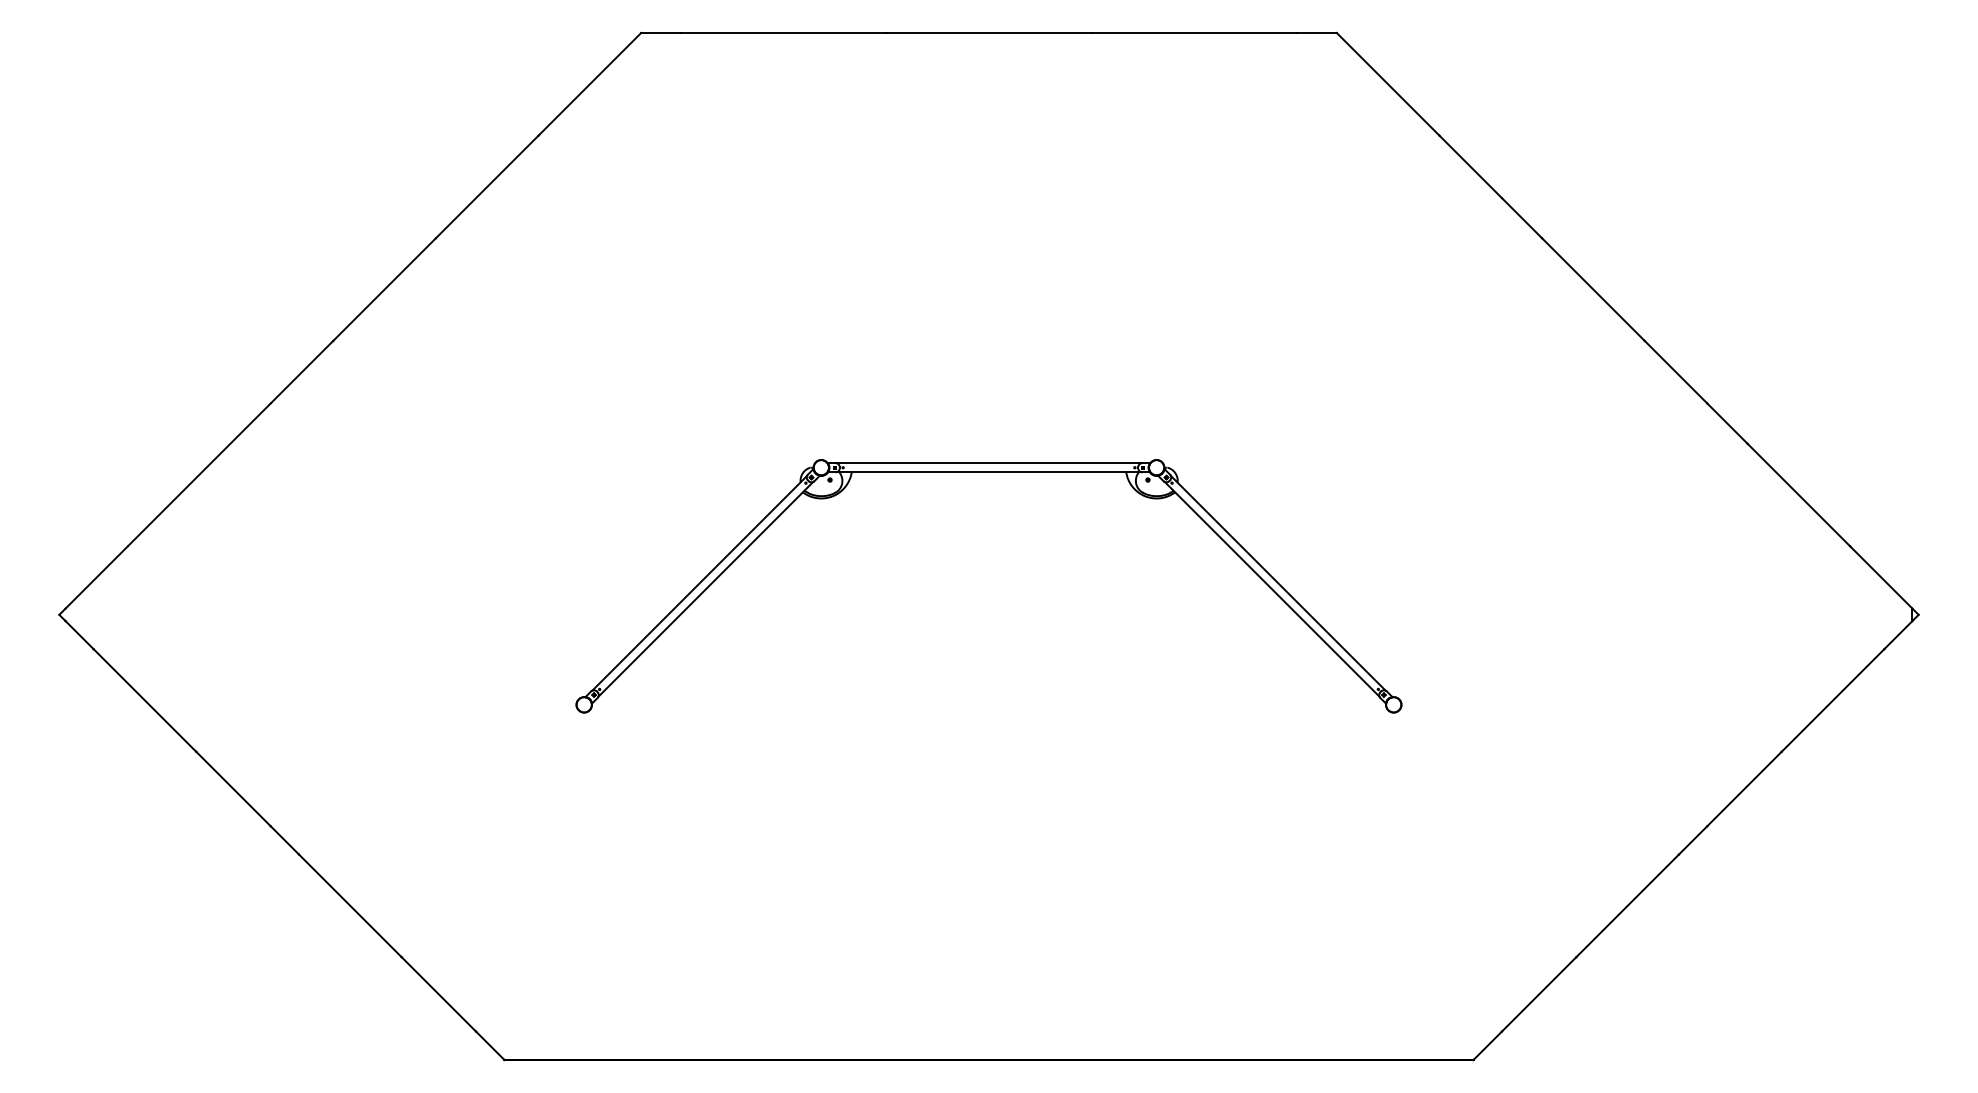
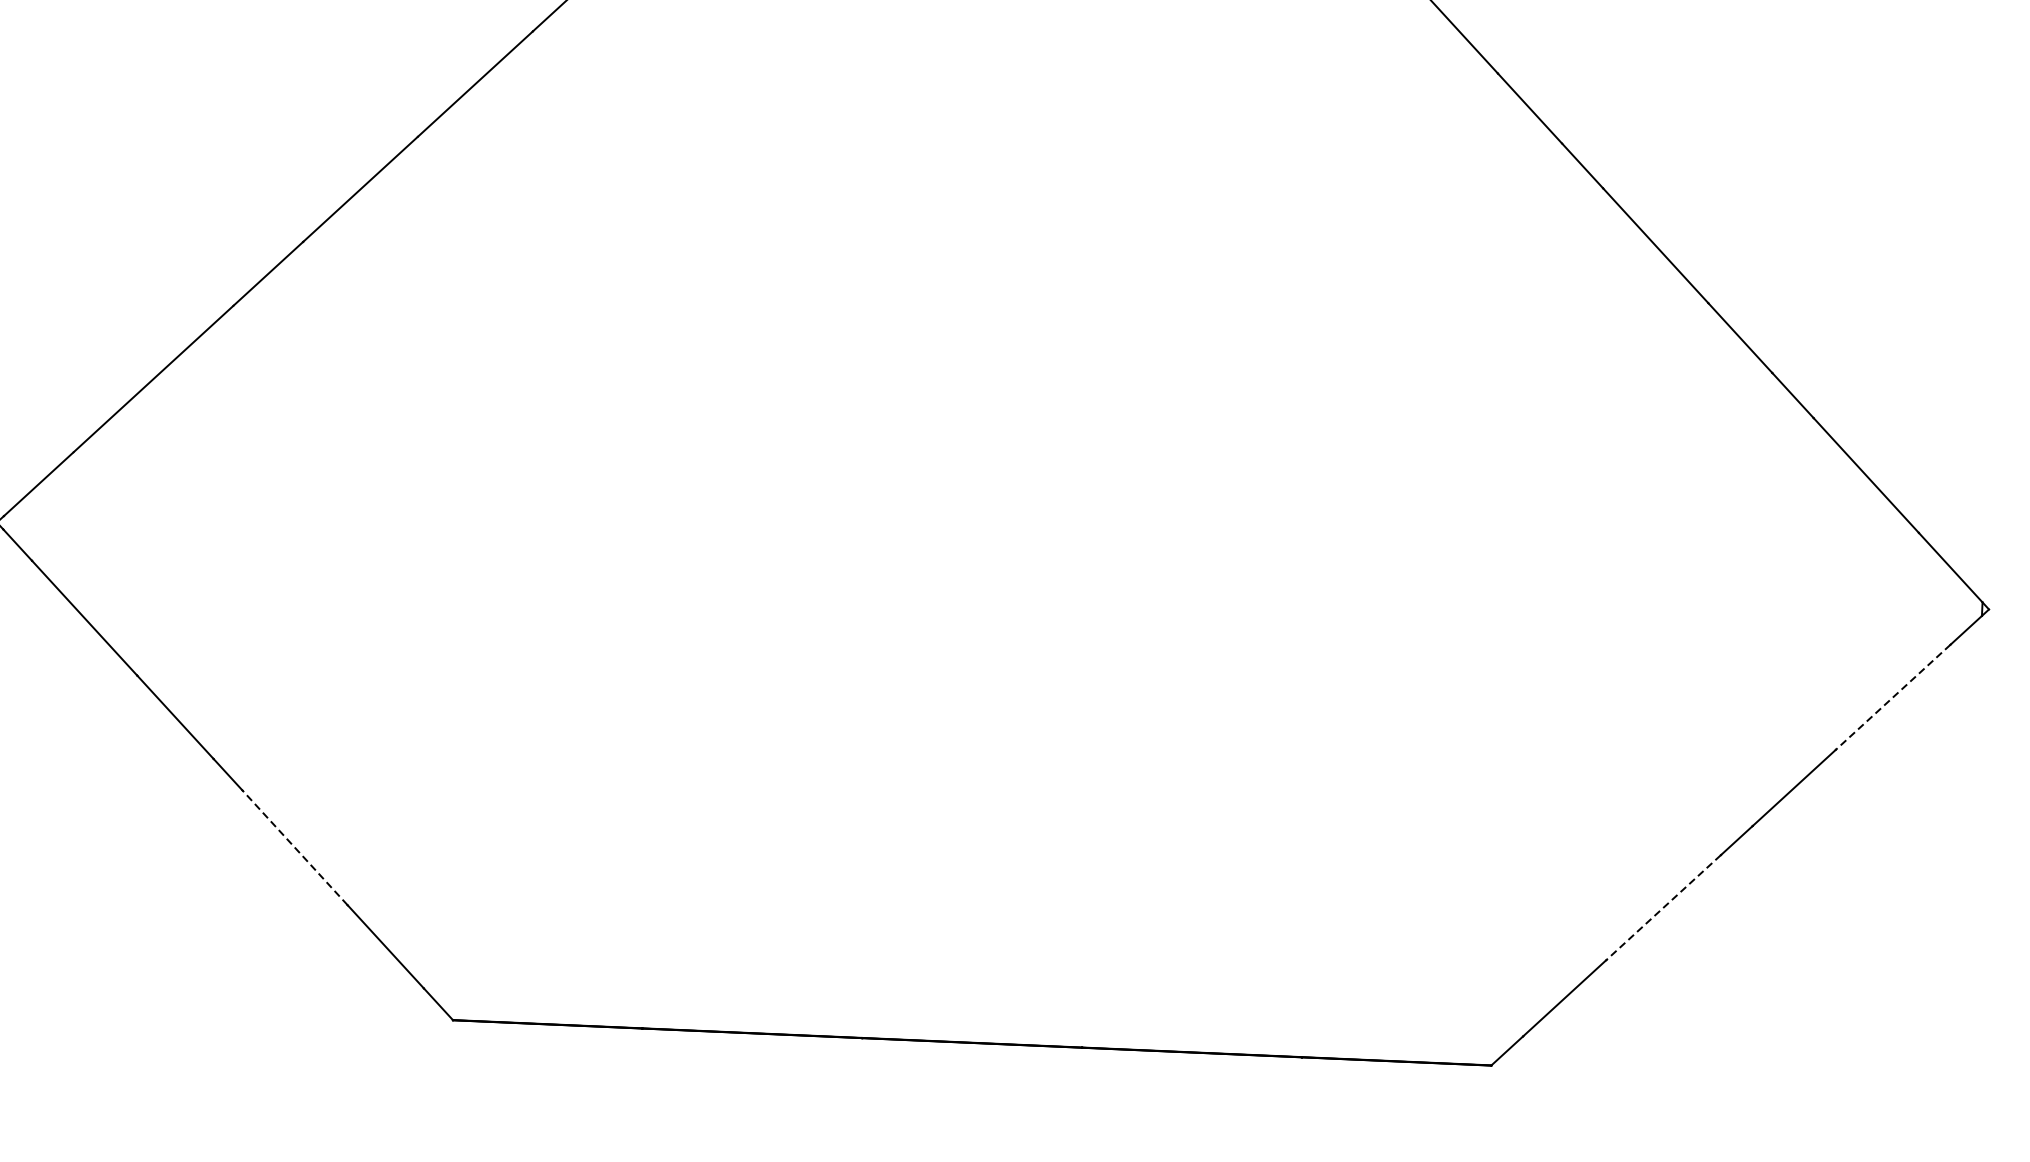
part: (988, 472) -> (999, 413), removed
line: (1832, 700) -> (1892, 697), solid -> dashed
line: (349, 905) -> (294, 847), solid -> dashed
line: (1627, 906) -> (1663, 908), solid -> dashed

